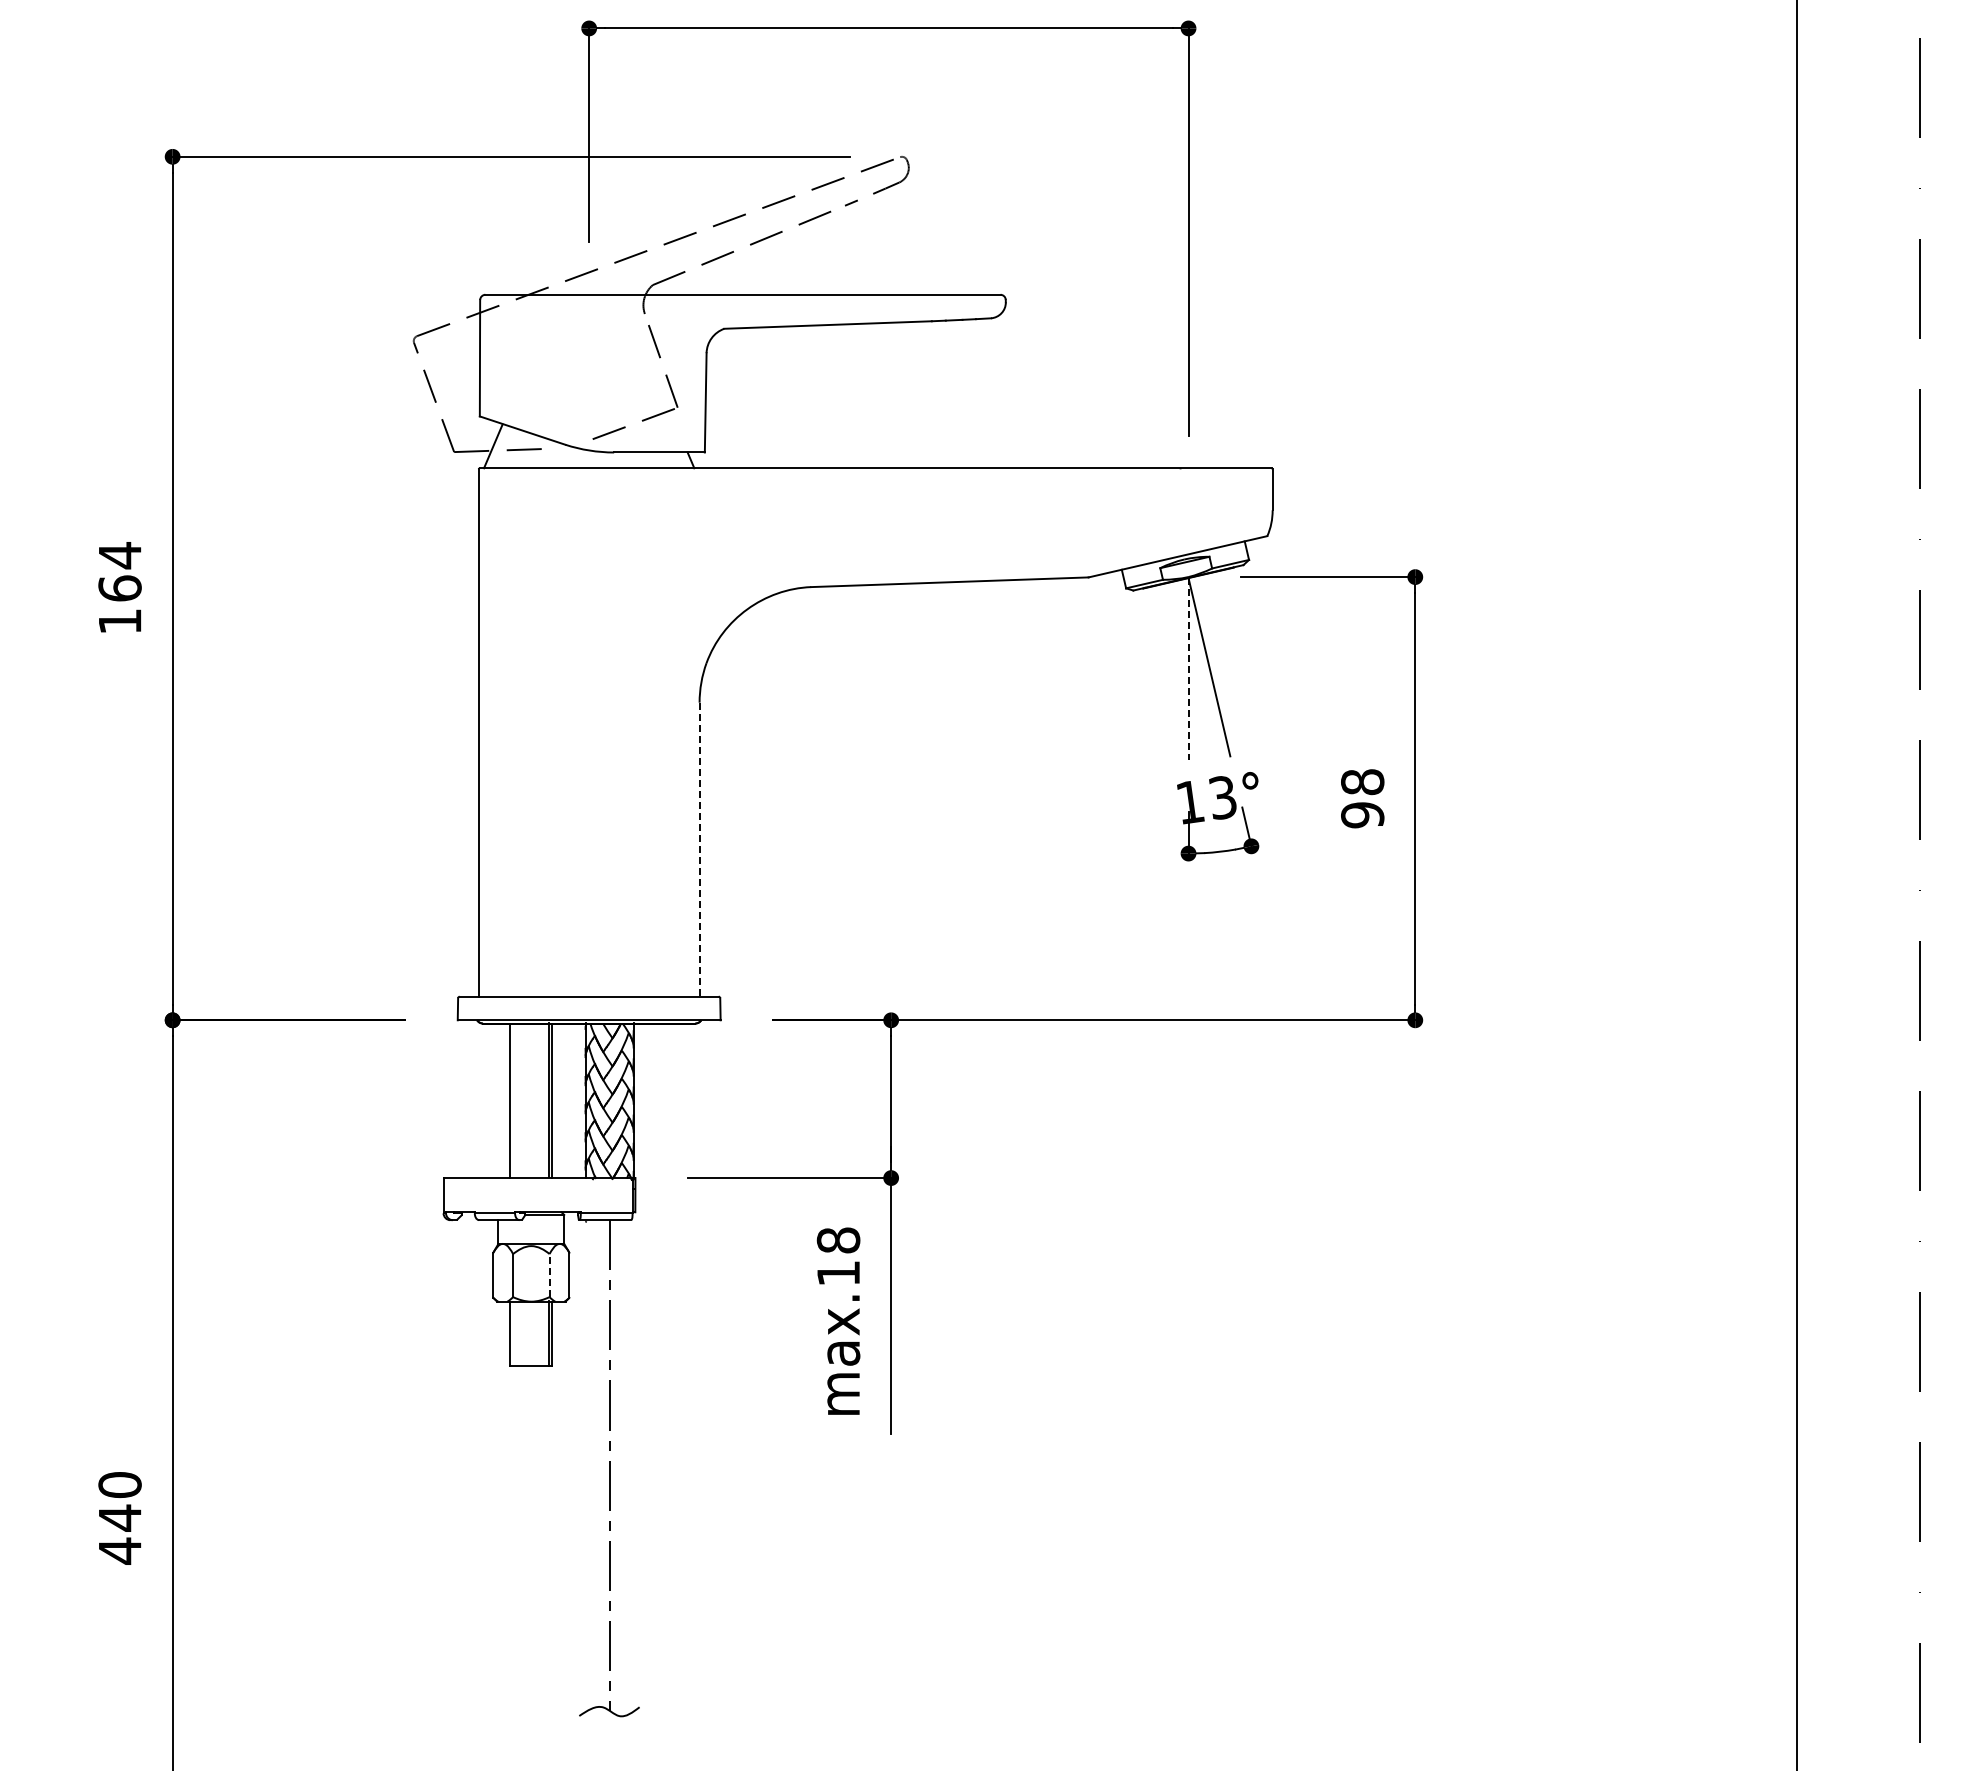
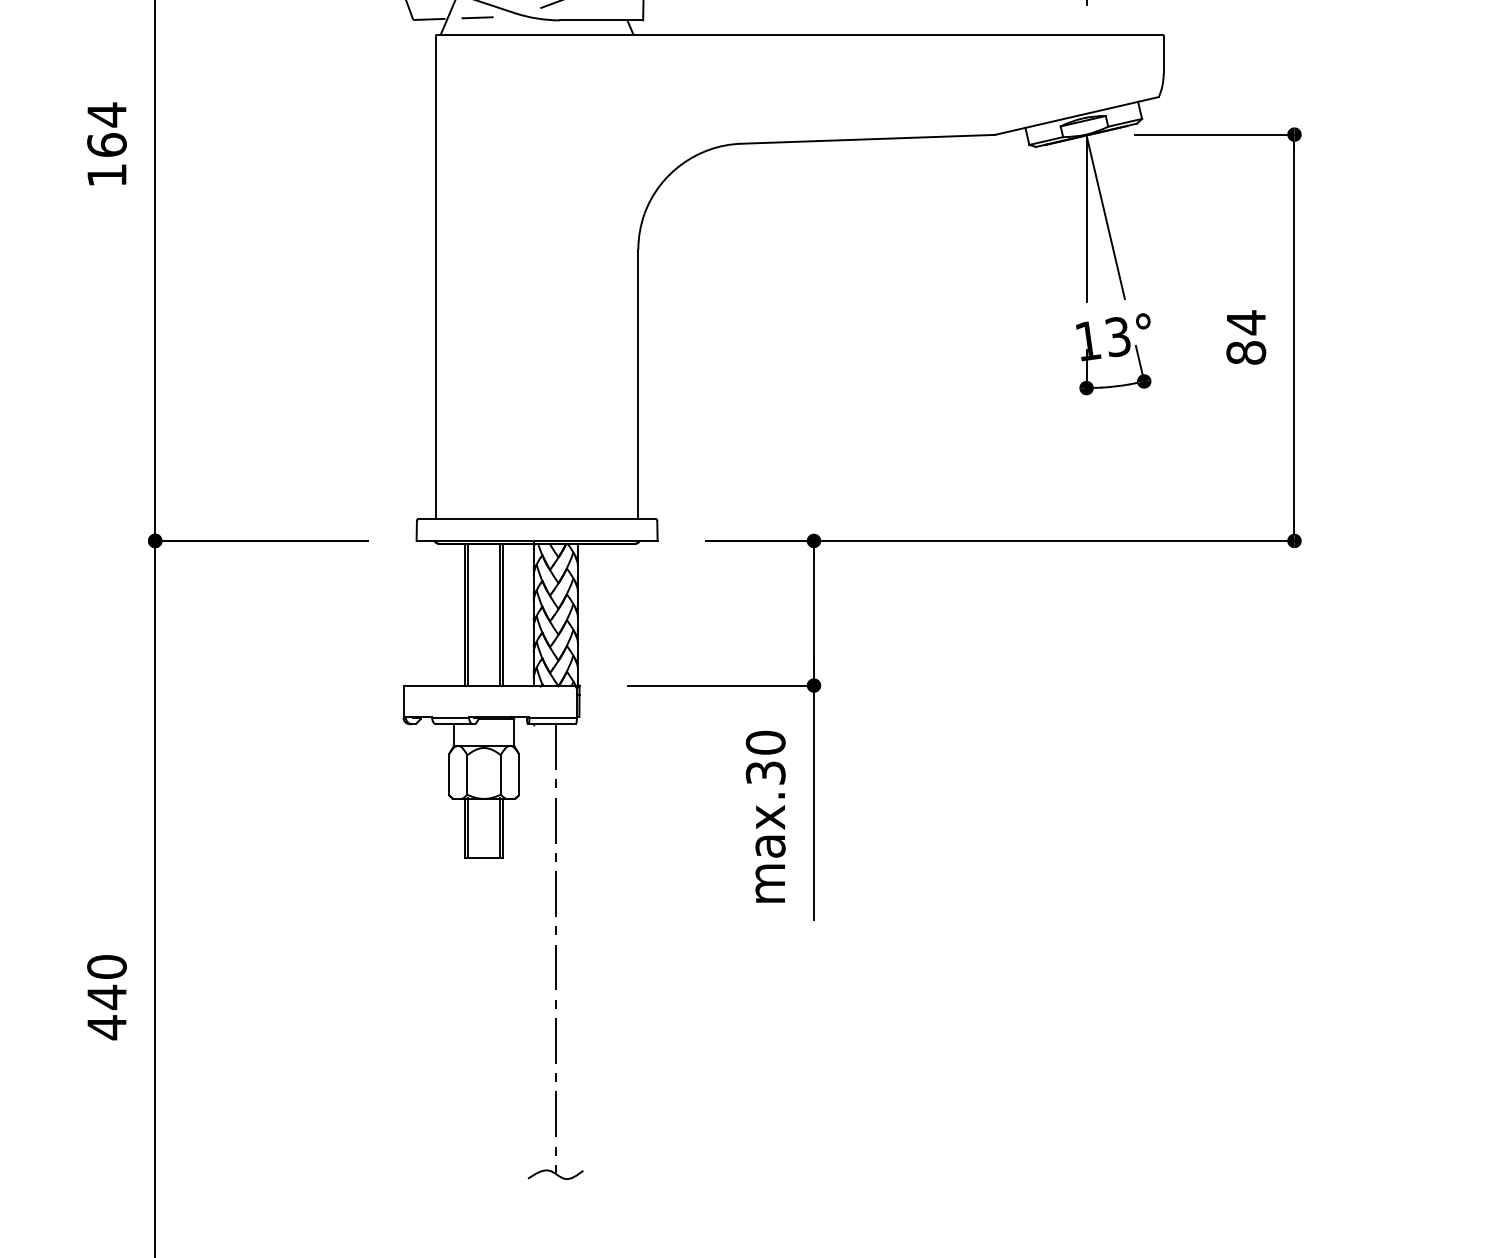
line: (1188, 668) -> (1086, 218), dashed -> solid
text: (1362, 798) -> (1246, 337), 98 -> 84
line: (699, 849) -> (638, 384), dashed -> solid
line: (514, 1100) -> (468, 614), added
text: (838, 1256) -> (765, 757), max.18 -> max.30
line: (549, 1275) -> (500, 774), dashed -> solid
line: (514, 1332) -> (468, 827), added

